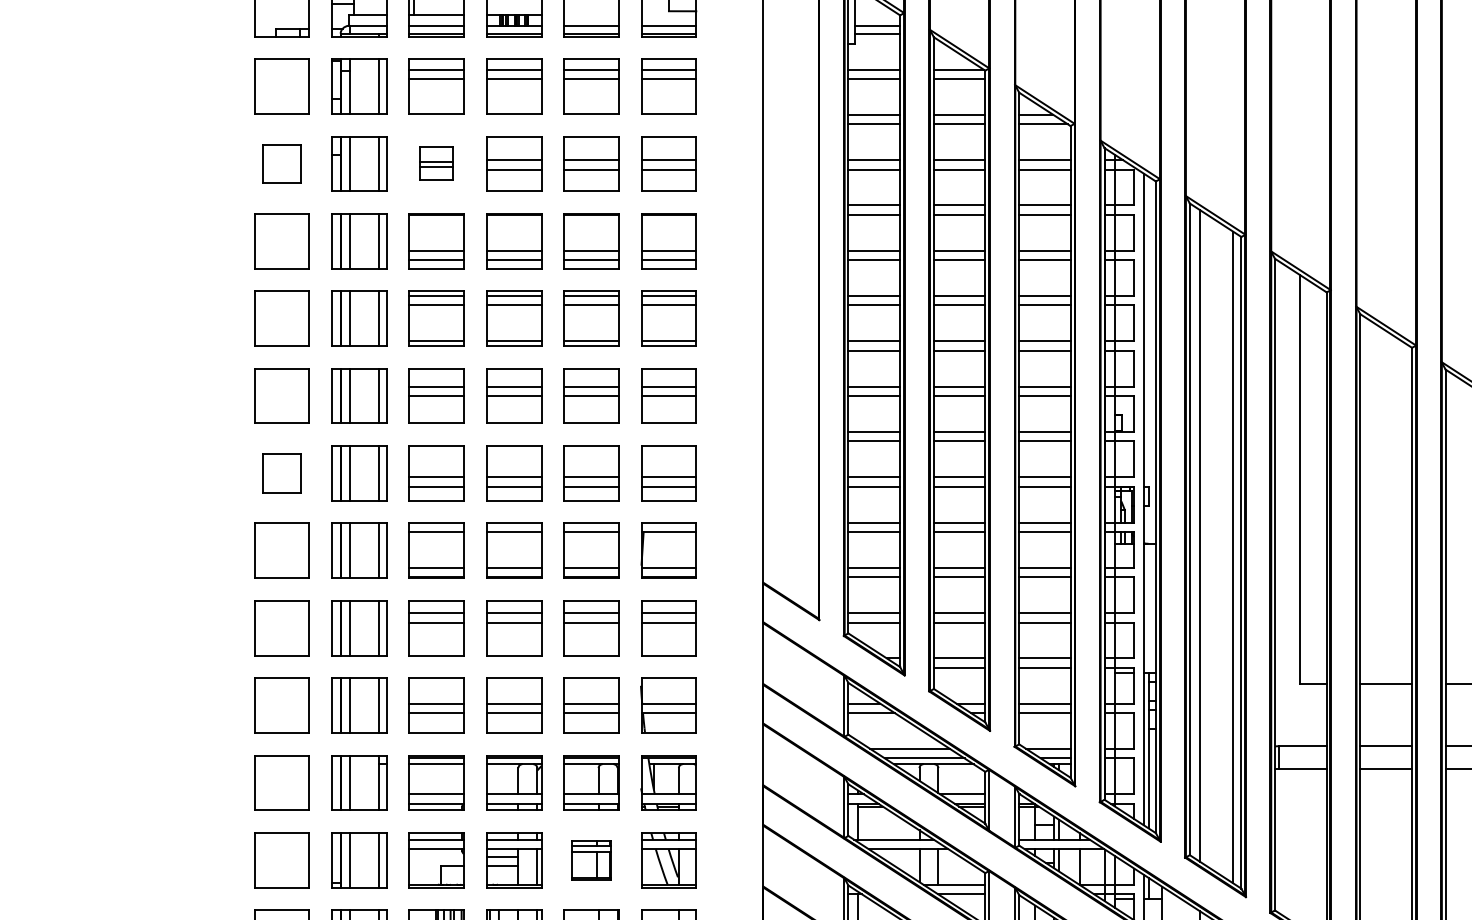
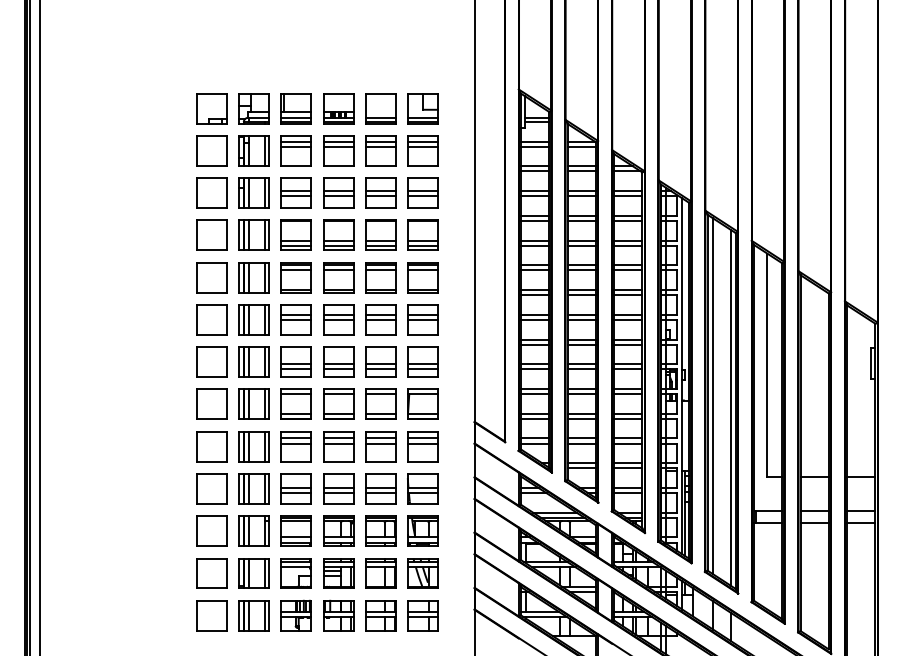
part: (281, 162) -> (211, 192), size x1.43
part: (435, 162) -> (295, 192), size x1.67
part: (281, 472) -> (211, 361), size x1.43
part: (590, 860) -> (380, 573), size x1.43

